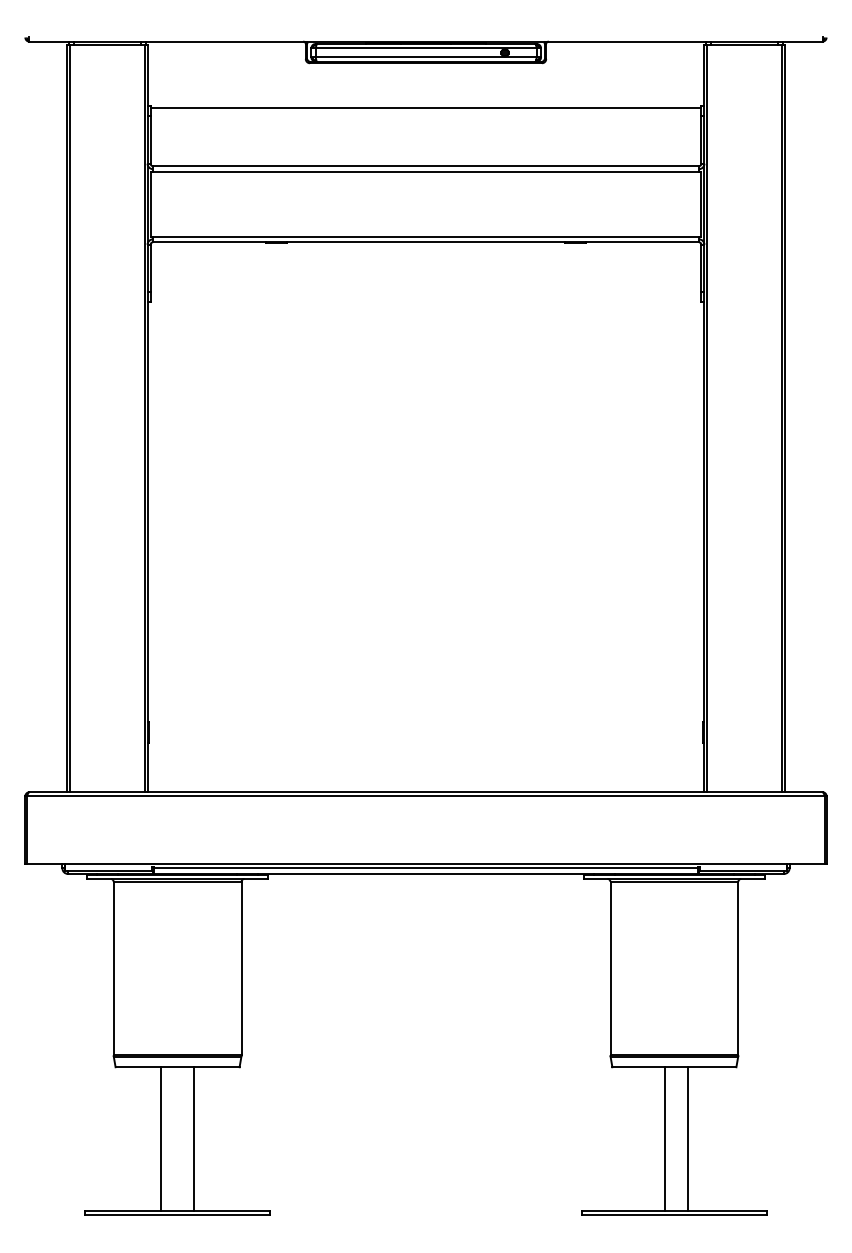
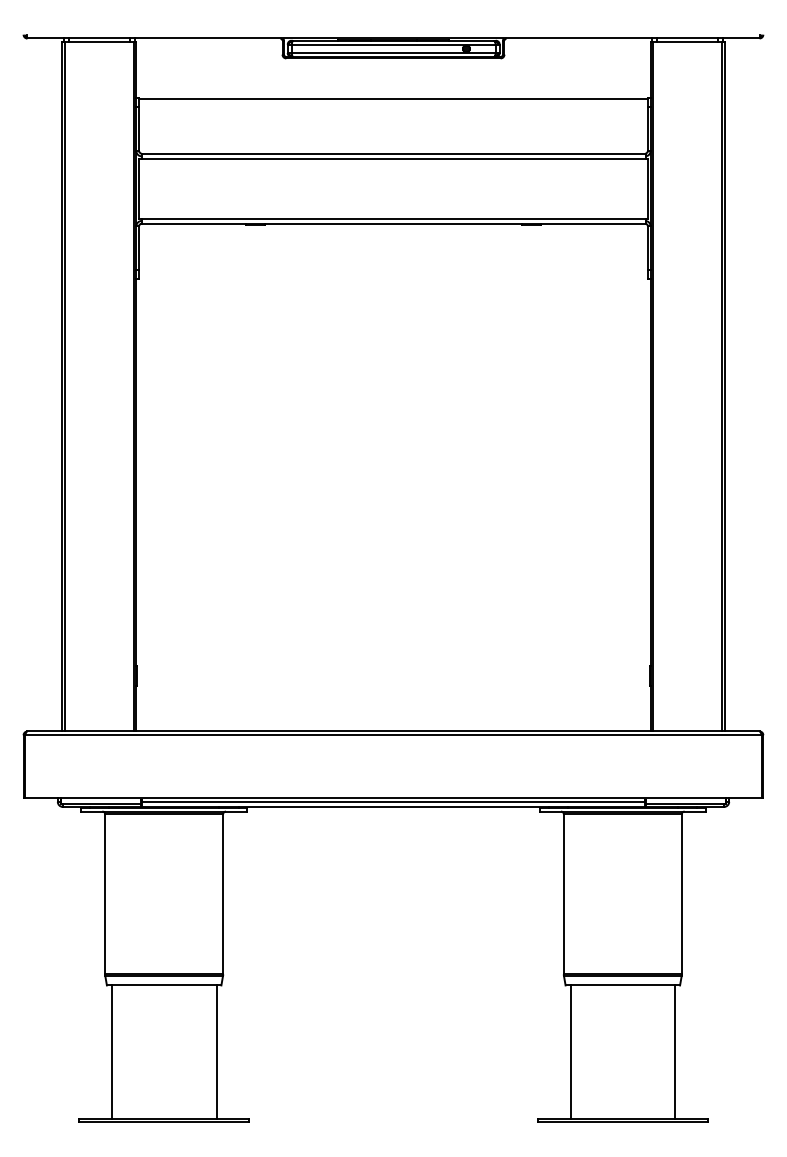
line: (160, 1138) -> (111, 1051), moved
line: (194, 1138) -> (216, 1051), moved
line: (665, 1138) -> (570, 1051), moved
line: (688, 1138) -> (675, 1051), moved

